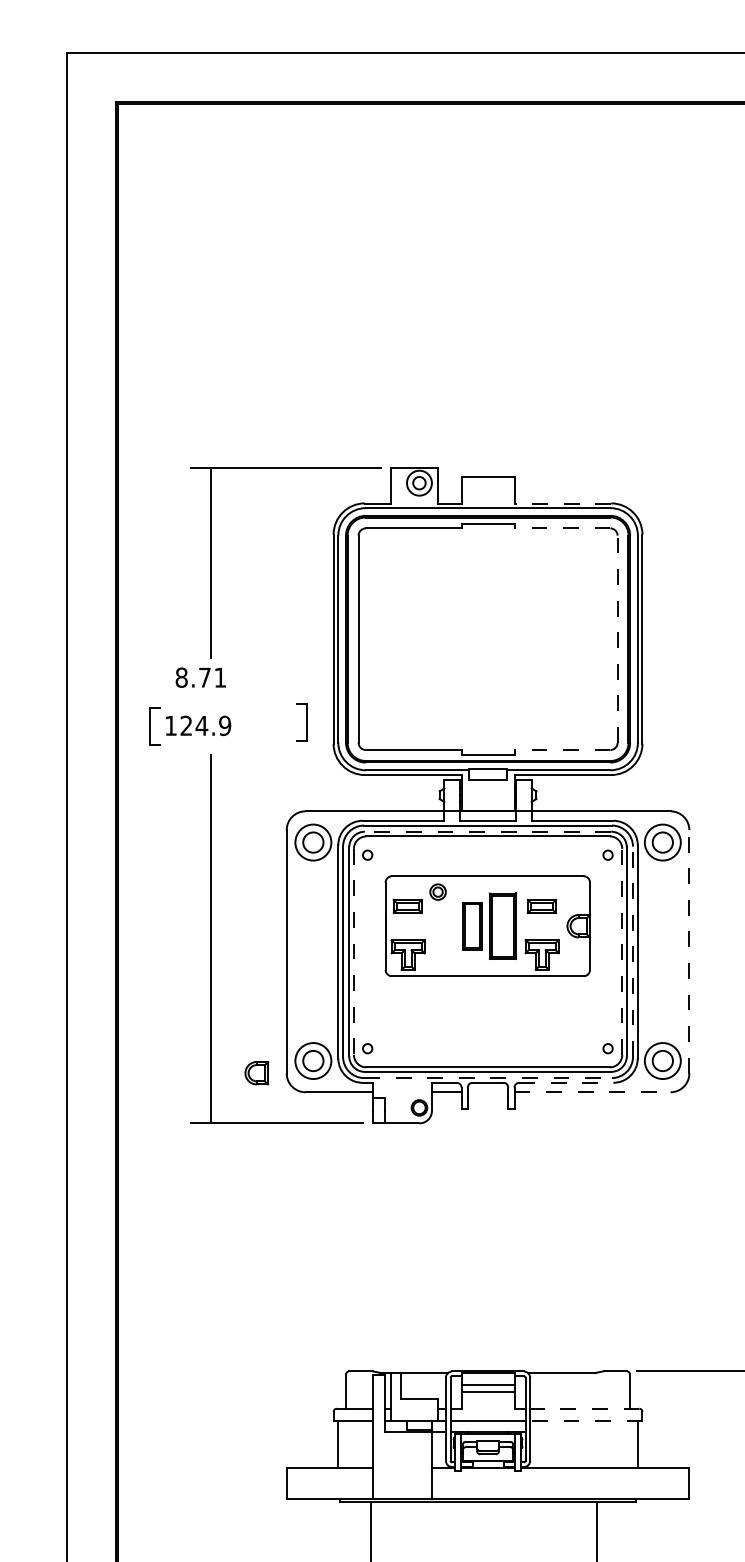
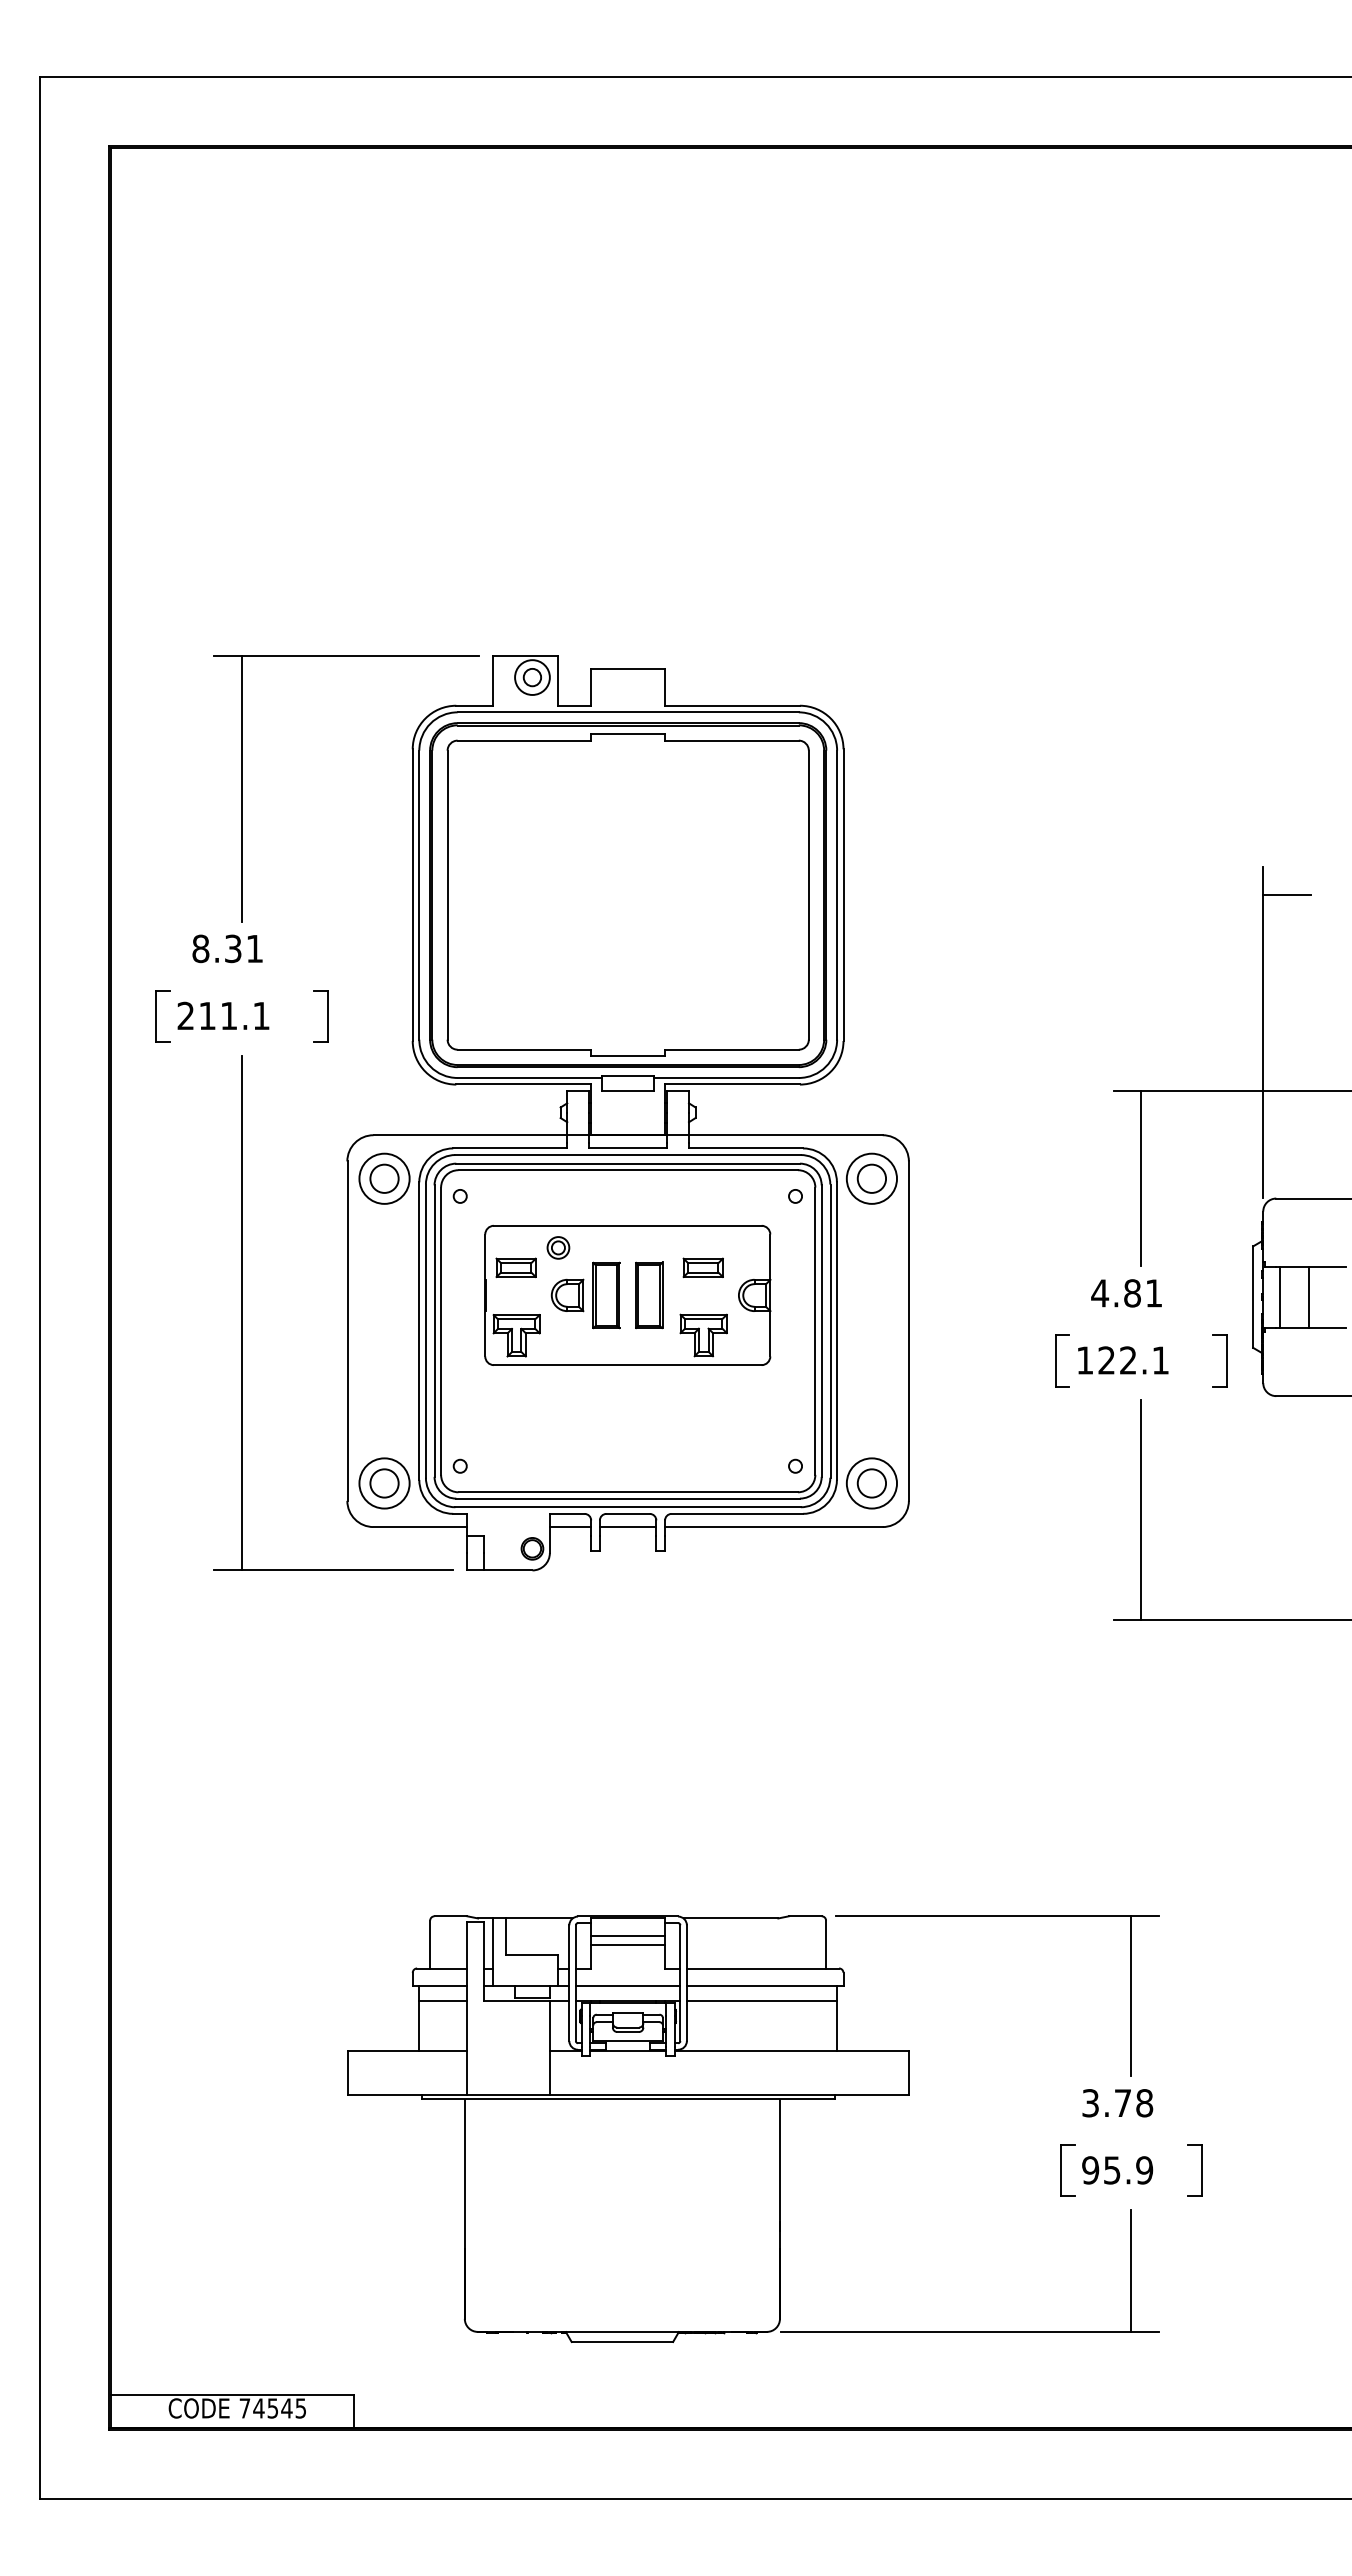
line: (562, 503) -> (732, 705), dashed -> solid
line: (562, 528) -> (732, 740), dashed -> solid
line: (617, 639) -> (808, 895), dashed -> solid
text: (205, 677) -> (233, 948), 8.71 -> 8.31
part: (306, 722) -> (327, 1016), moved
text: (197, 725) -> (223, 1015), 124.9 -> 211.1
line: (562, 749) -> (732, 1049), dashed -> solid
line: (488, 831) -> (628, 1163), dashed -> solid
part: (503, 926) -> (649, 1295), size x0.71
line: (354, 952) -> (441, 1331), dashed -> solid
line: (622, 952) -> (815, 1331), dashed -> solid
line: (633, 952) -> (830, 1331), dashed -> solid
line: (689, 952) -> (908, 1331), dashed -> solid
part: (256, 1073) -> (567, 1295), moved
line: (488, 1078) -> (628, 1507), dashed -> solid
line: (566, 1082) -> (737, 1513), dashed -> solid
line: (487, 1092) -> (627, 1527), added
line: (592, 1092) -> (773, 1527), dashed -> solid
line: (584, 1408) -> (762, 1968), dashed -> solid
line: (585, 1421) -> (764, 1986), dashed -> solid
line: (355, 1432) -> (443, 2001), added
line: (583, 1432) -> (761, 2001), added

